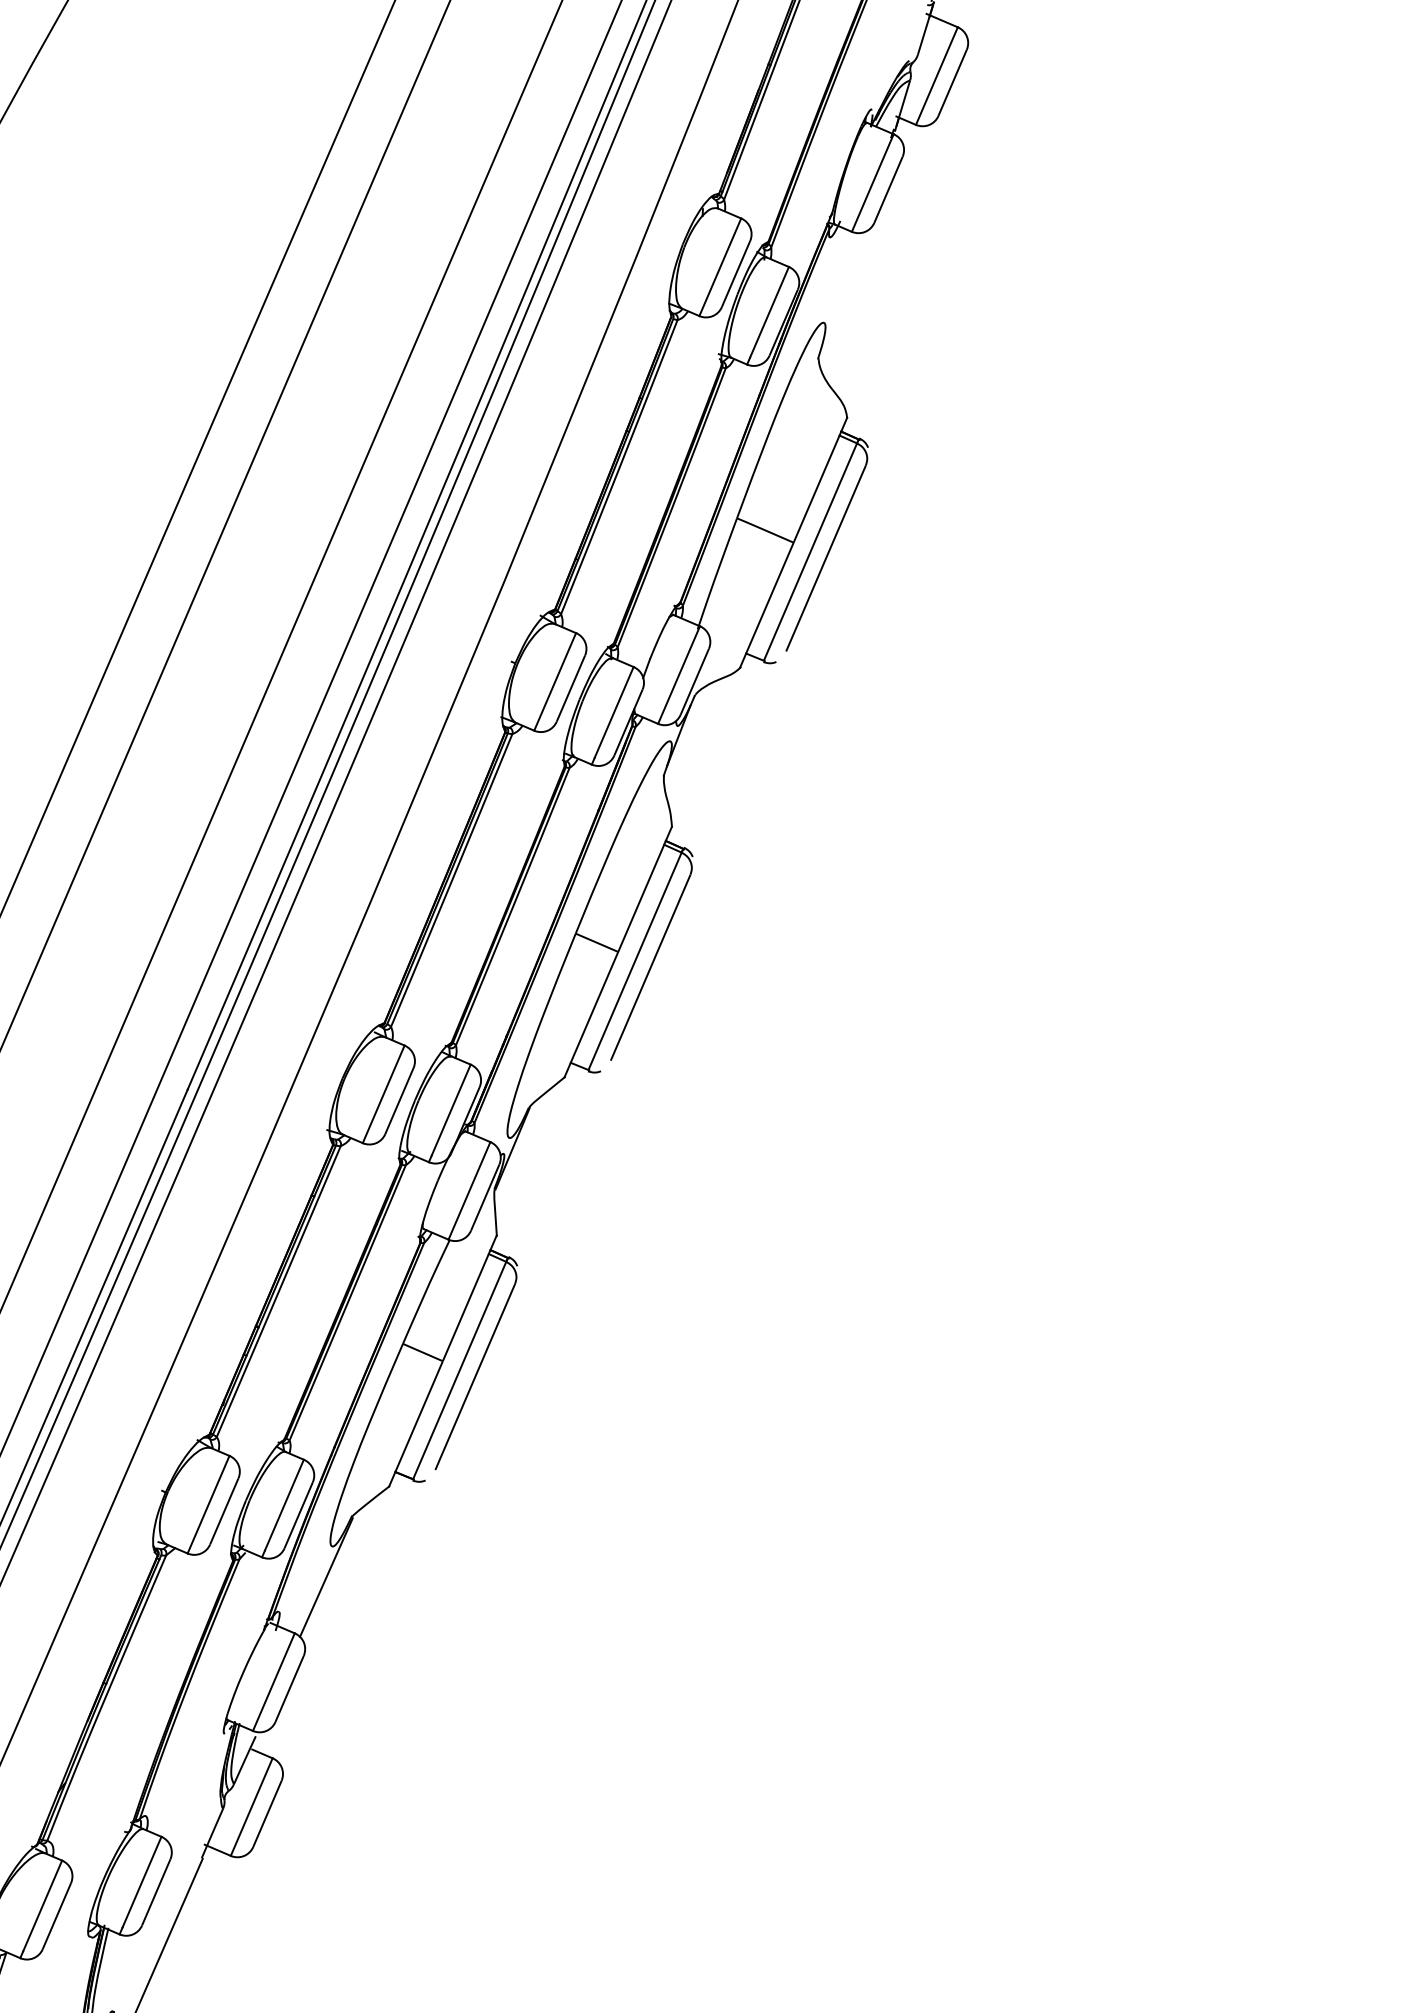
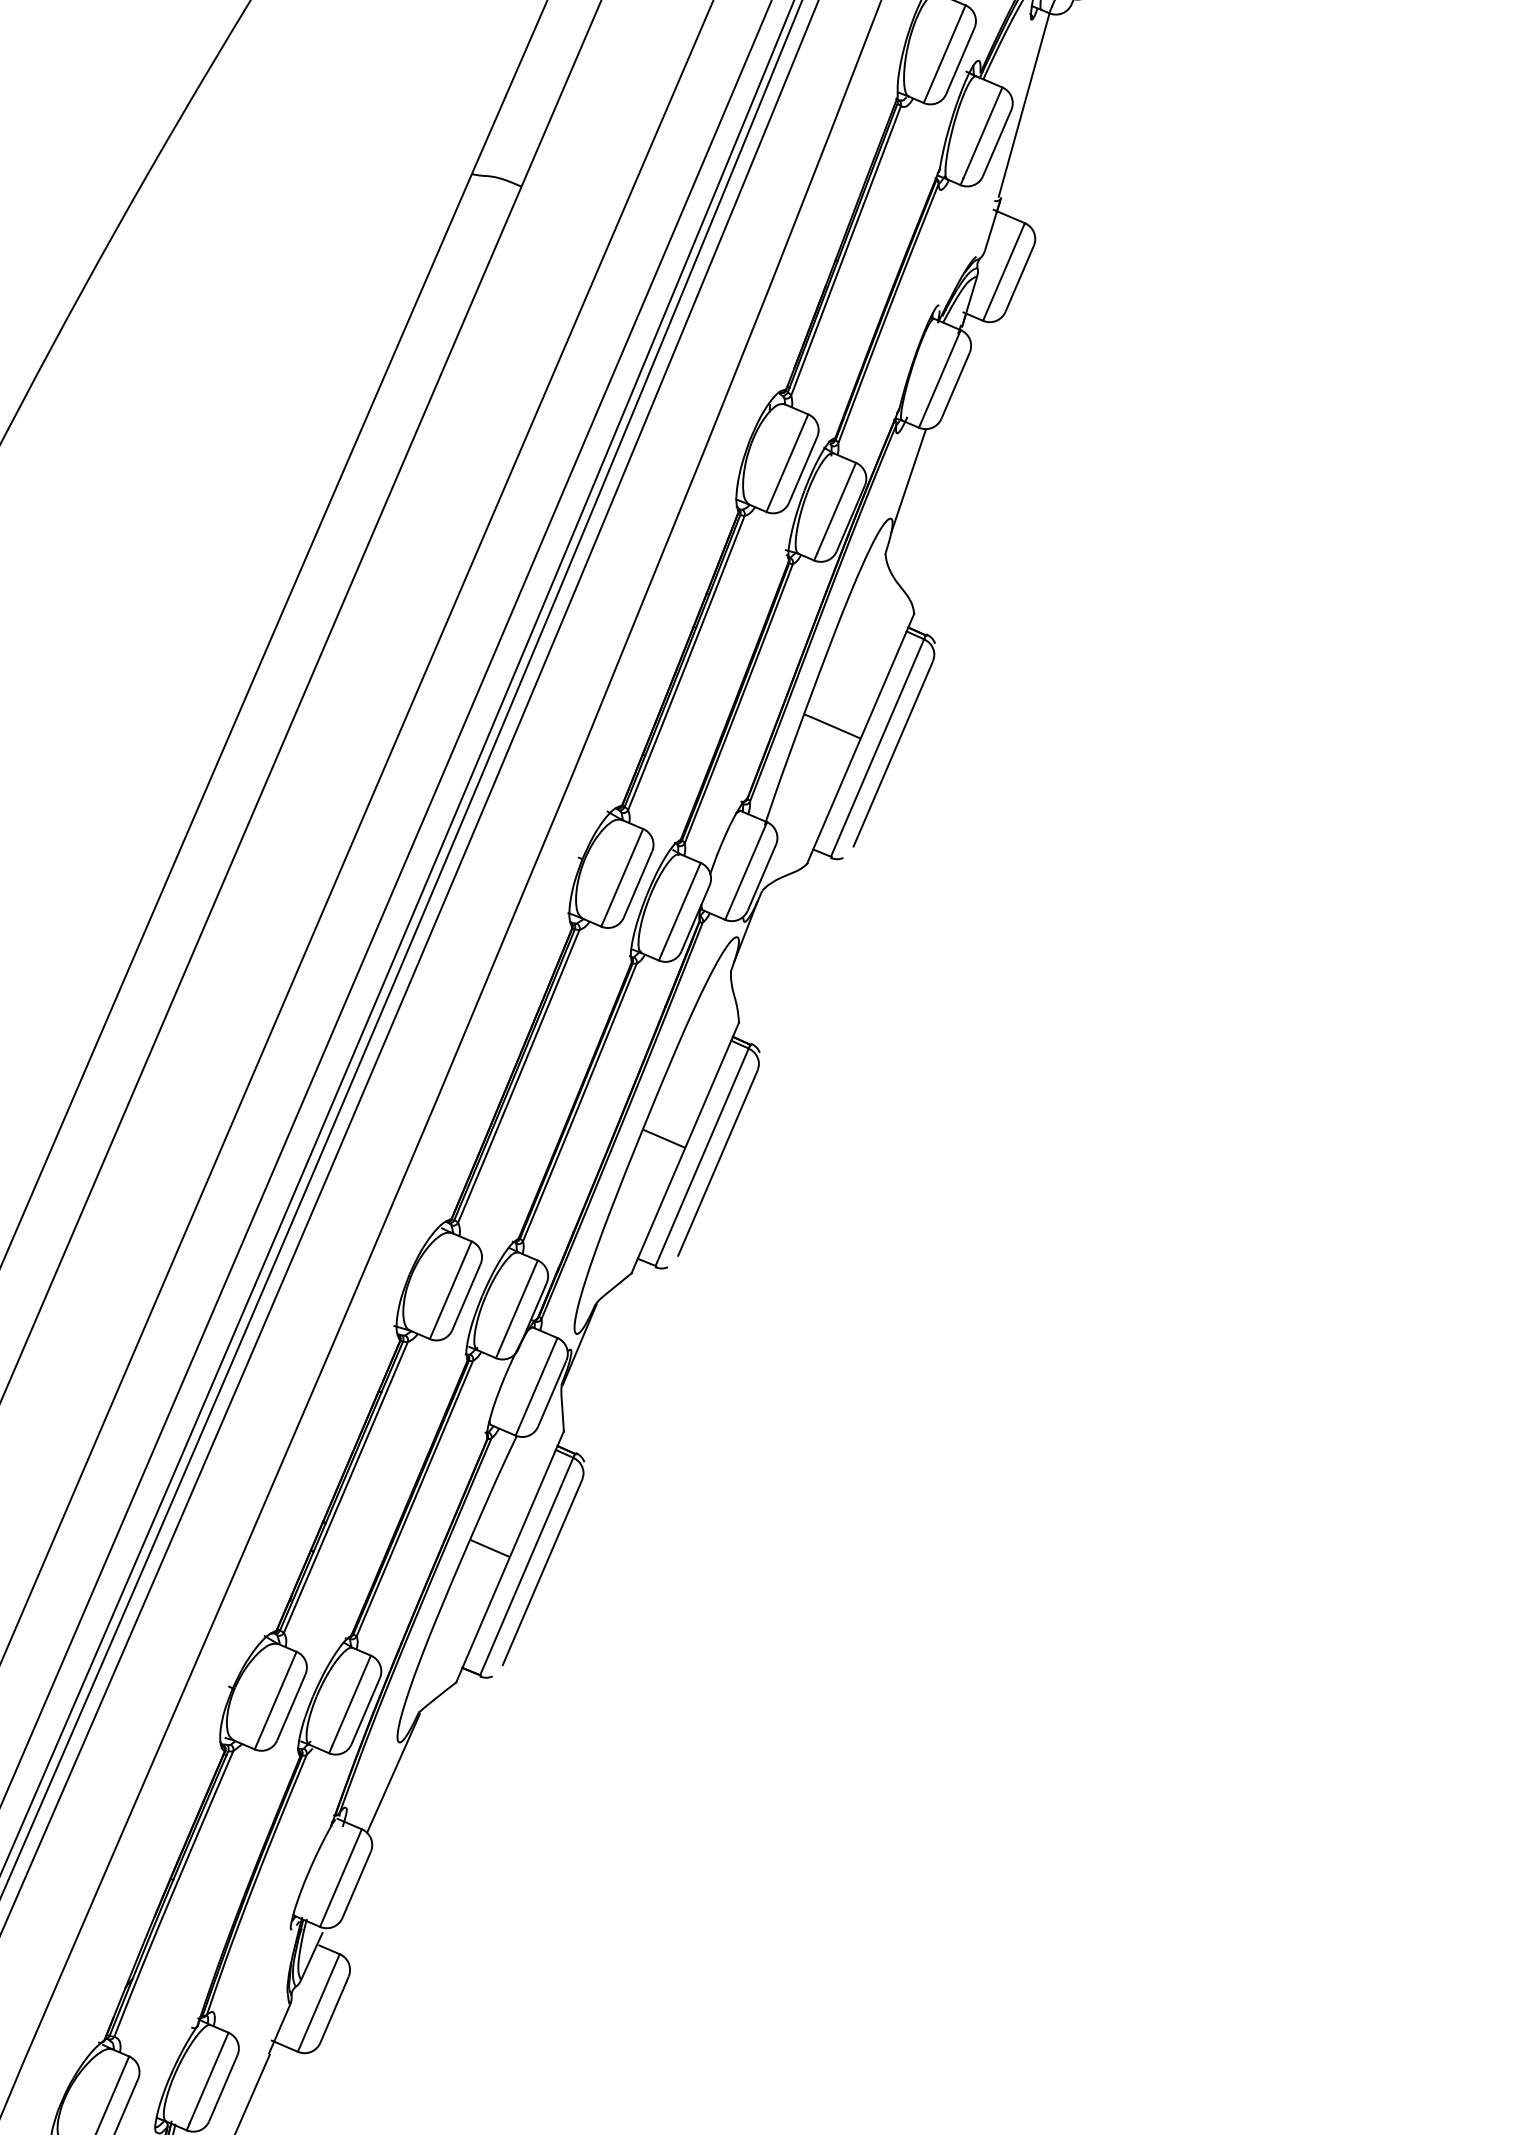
line: (841, 285) -> (908, 481), added

